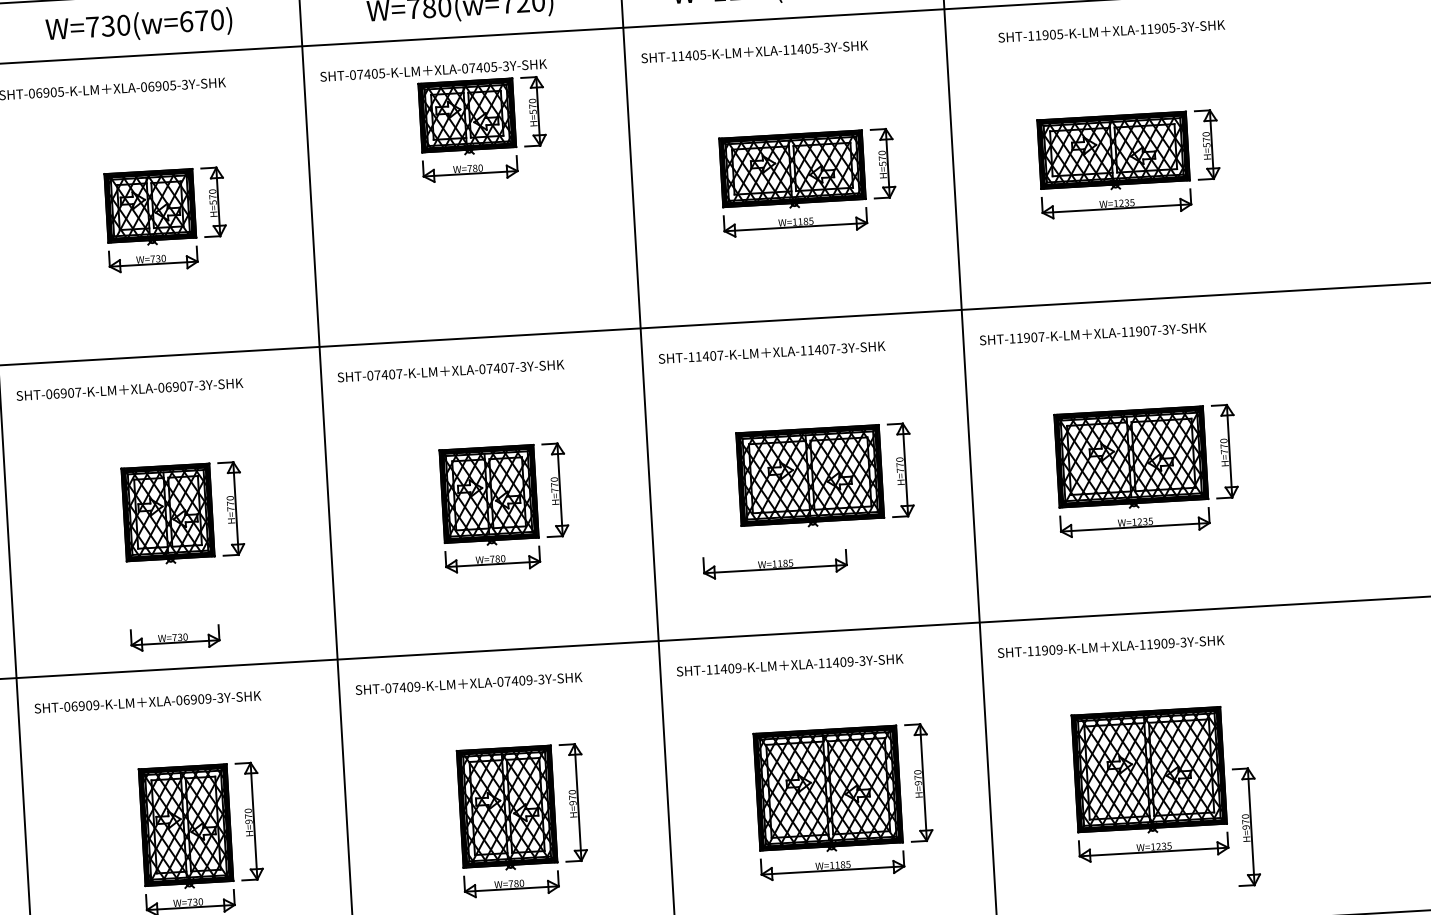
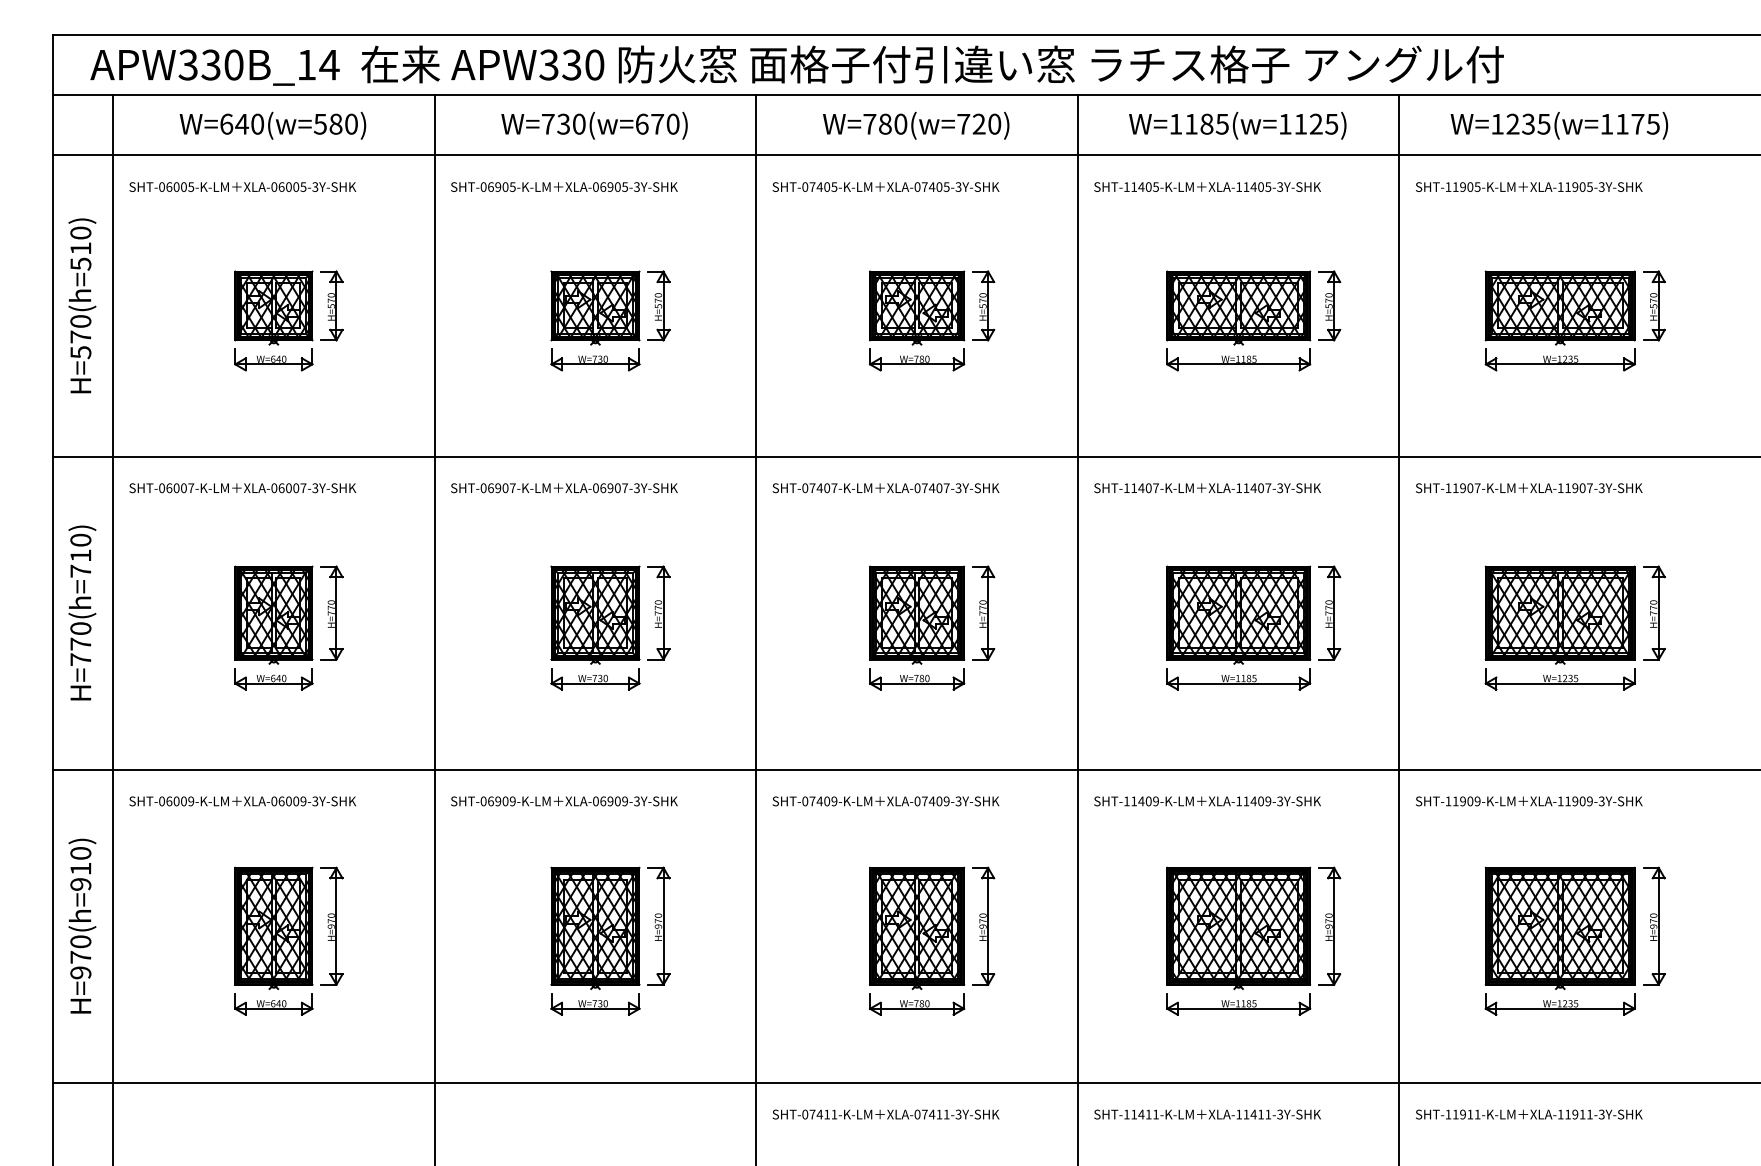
text: (1110, 30) -> (1528, 186), moved
part: (483, 129) -> (932, 320), moved
part: (775, 565) -> (1238, 679), moved
part: (175, 638) -> (595, 679), moved
part: (1246, 826) -> (1654, 925), moved

